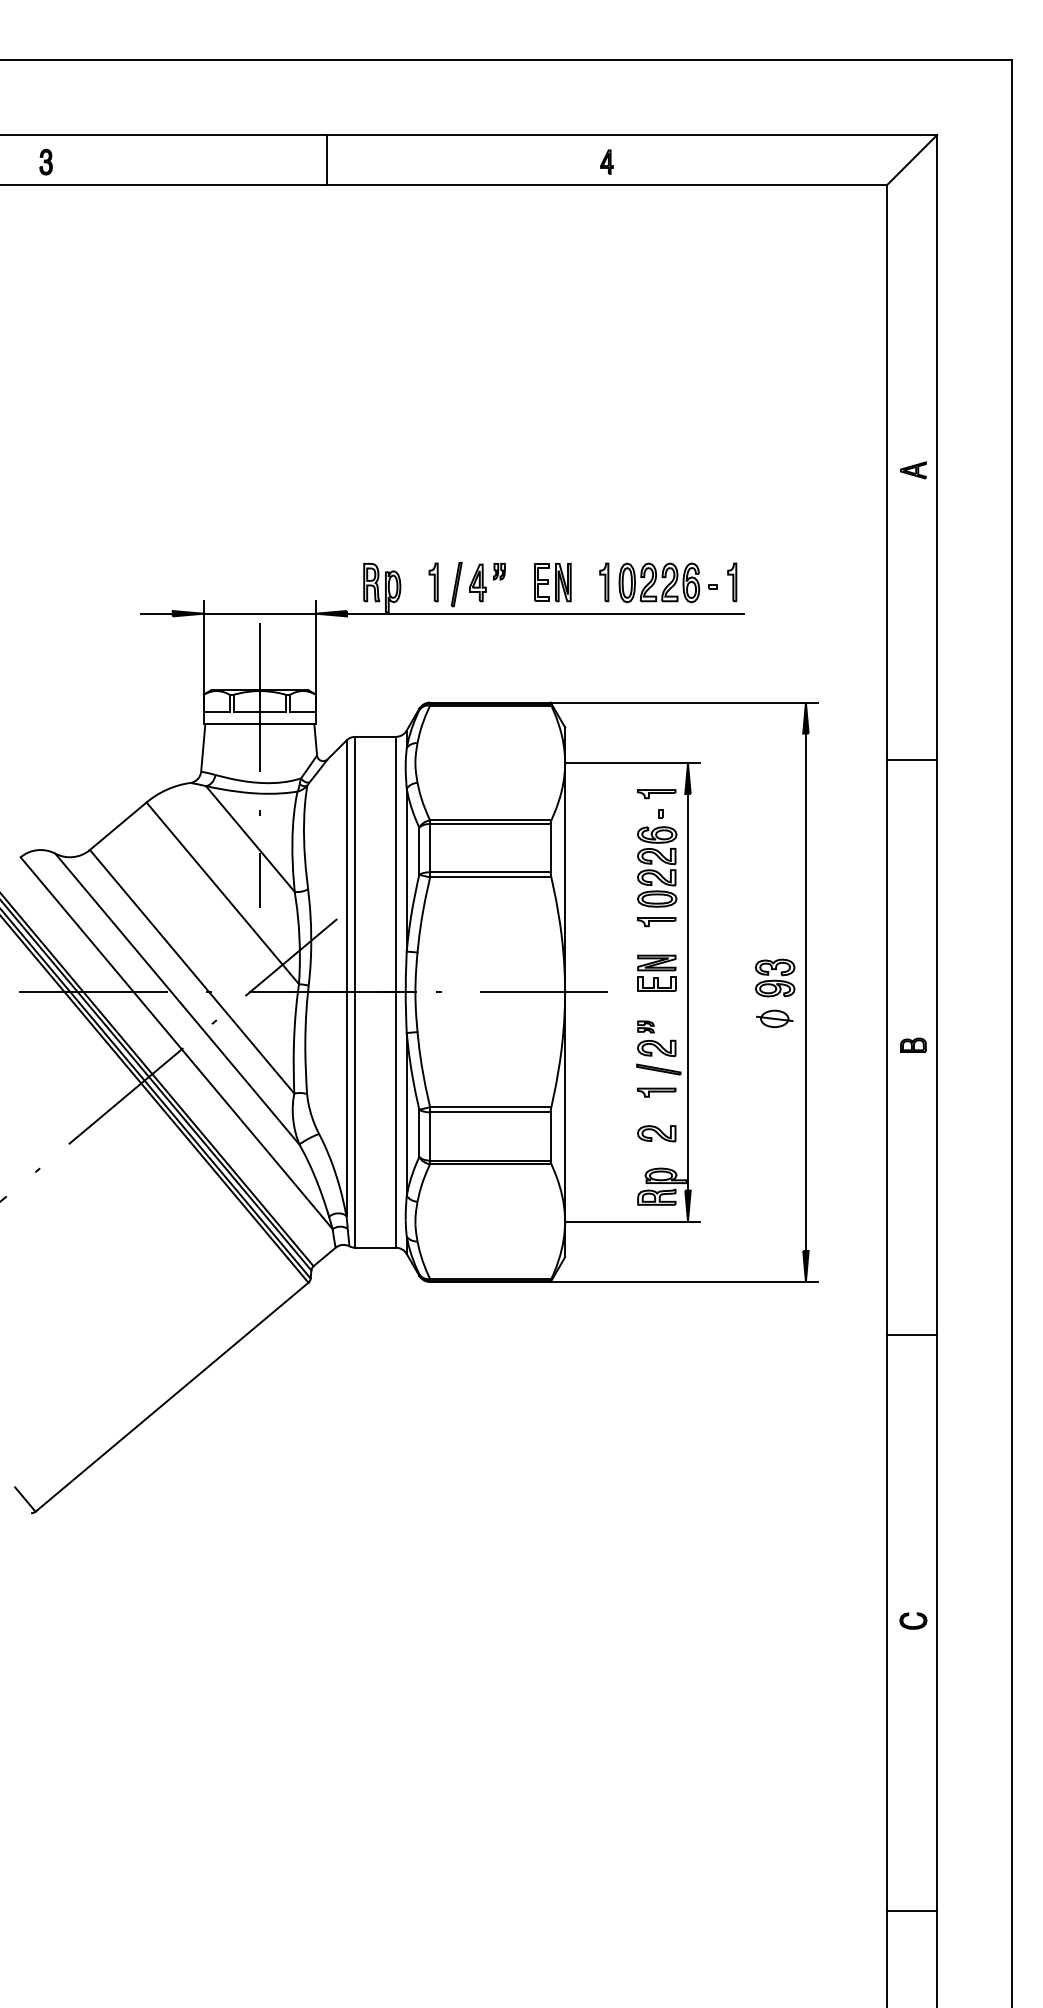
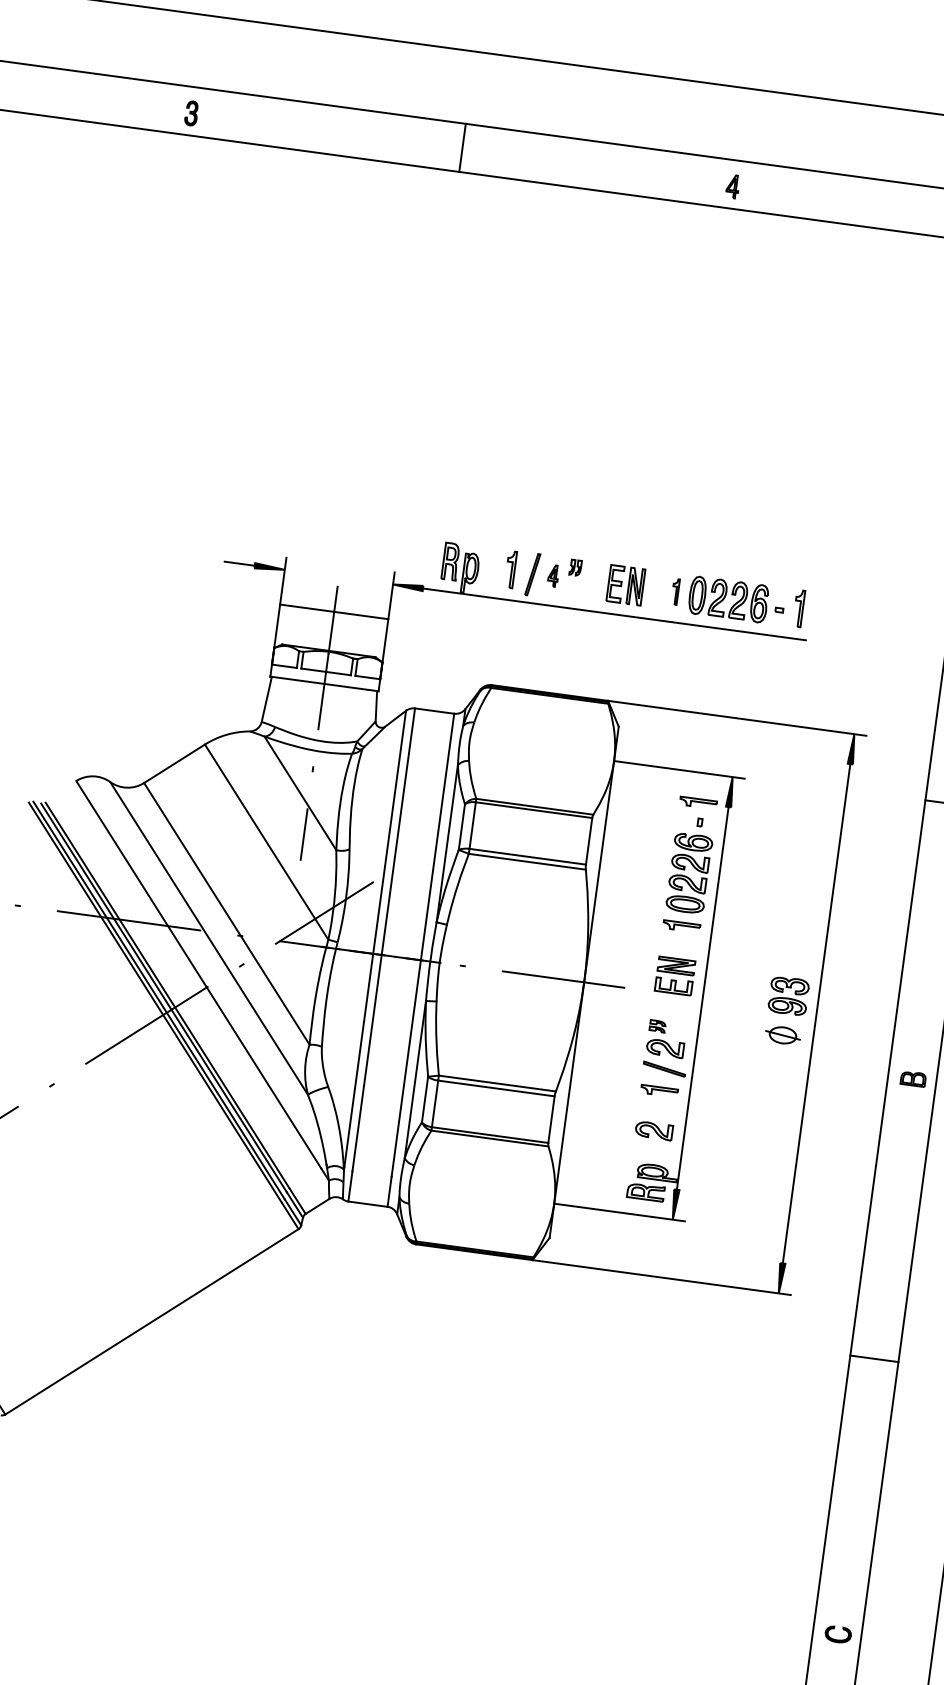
part: (477, 582) -> (553, 575), size x0.6
part: (604, 582) -> (675, 591), size x0.7
line: (259, 613) -> (333, 611), moved

